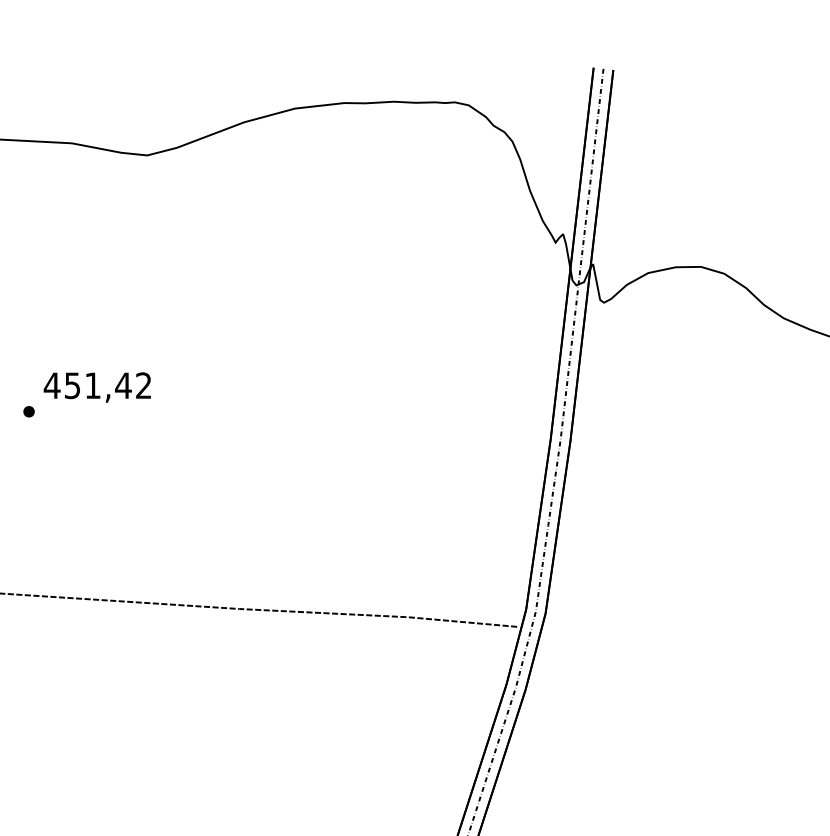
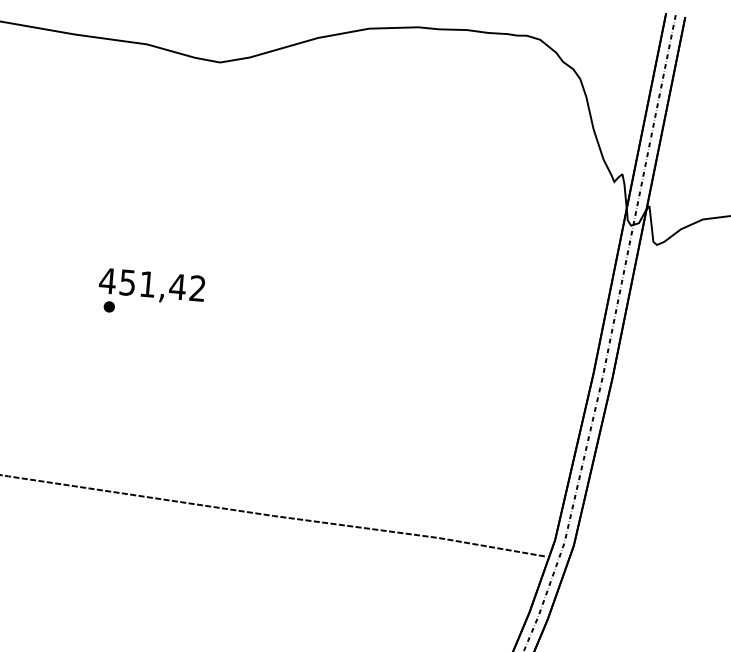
part: (28, 411) -> (108, 306), moved

